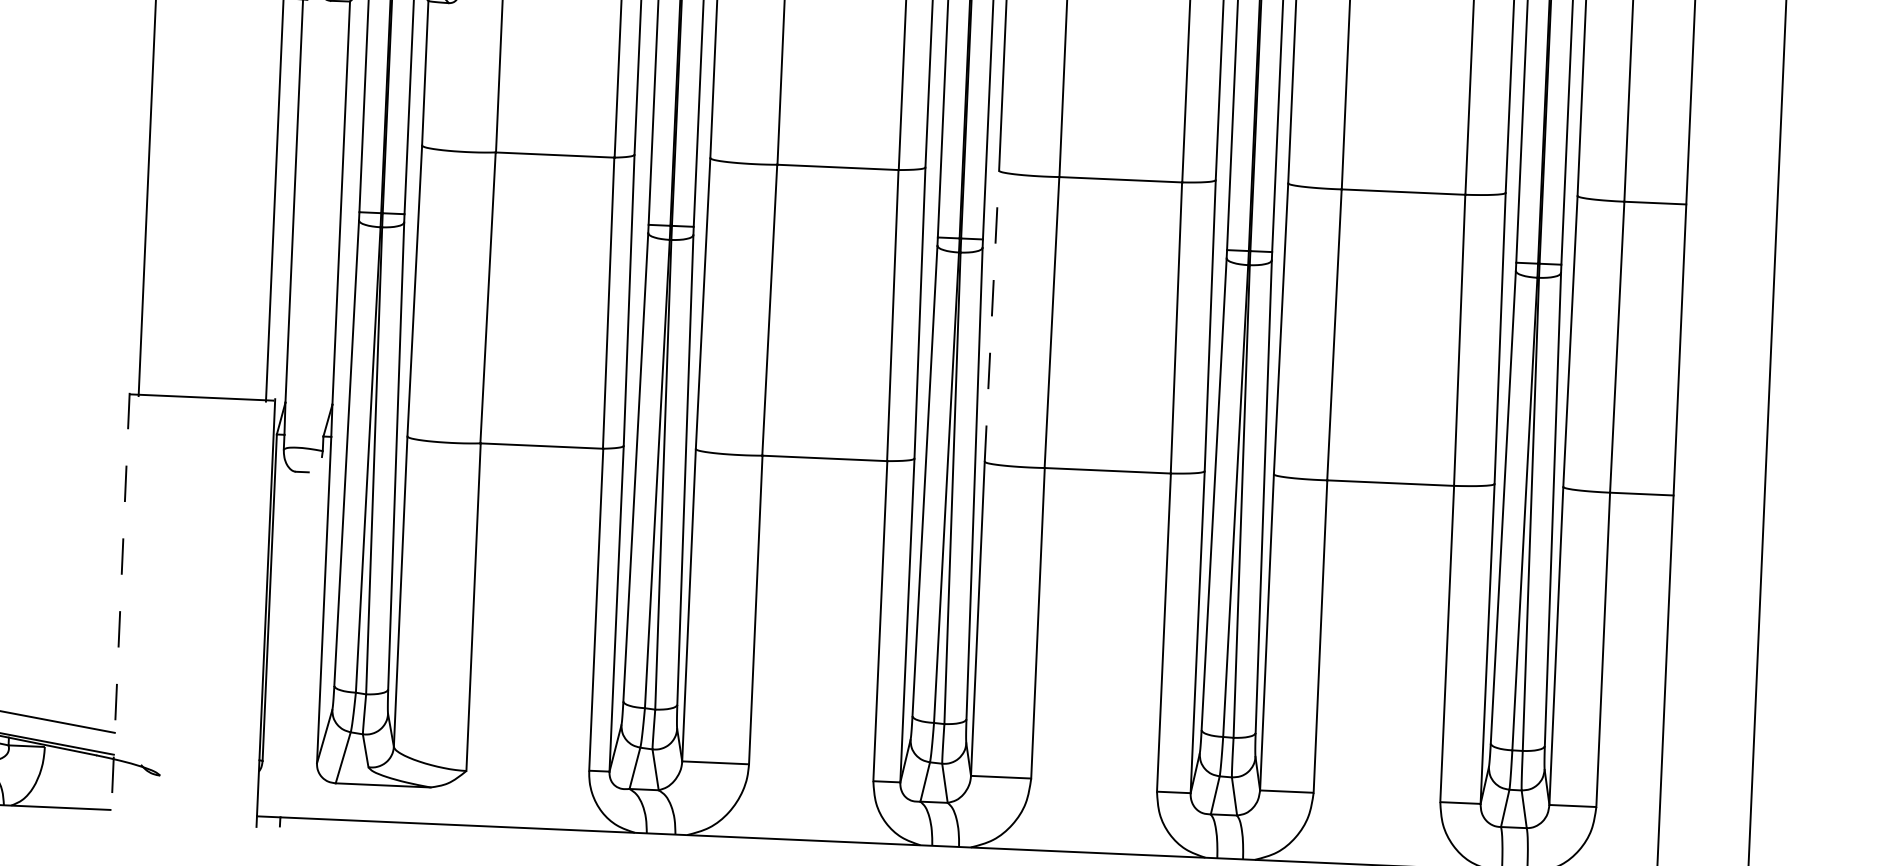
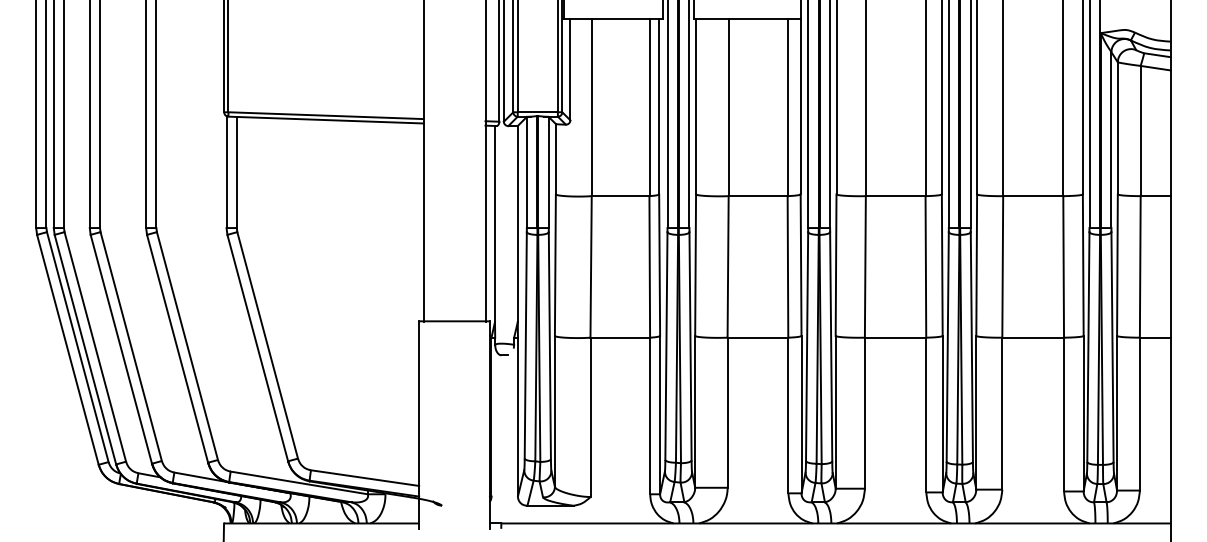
line: (992, 317) -> (836, 265), dashed -> solid
line: (120, 608) -> (419, 425), dashed -> solid

